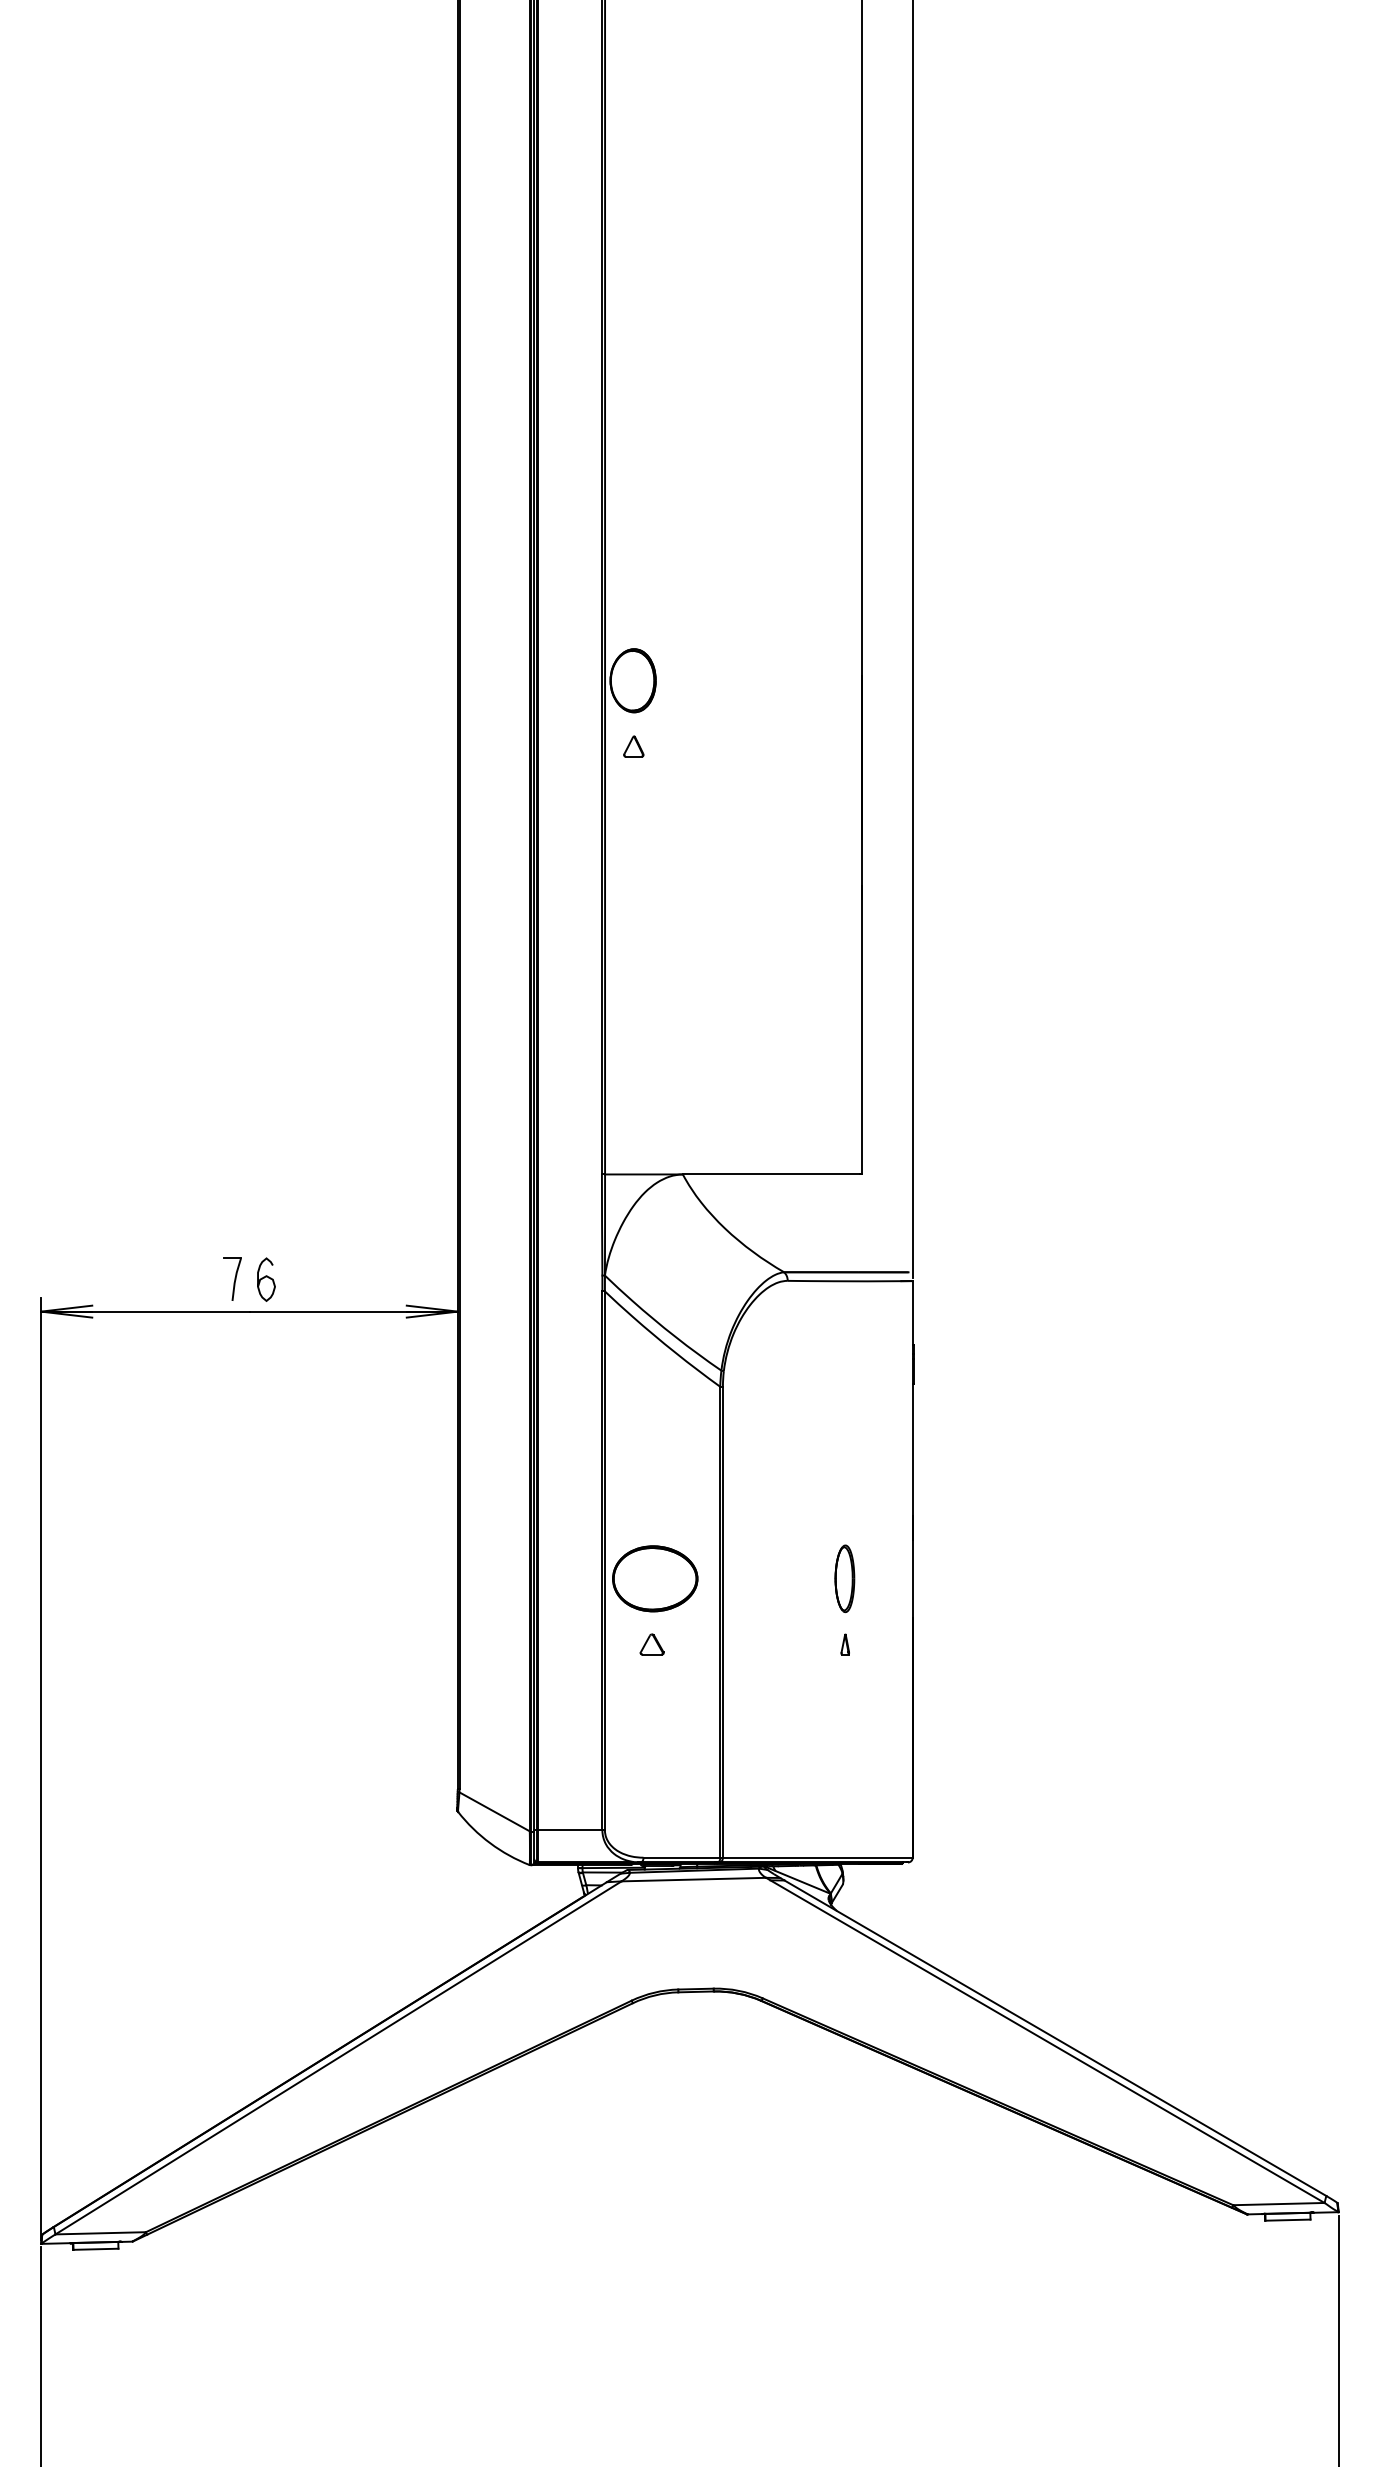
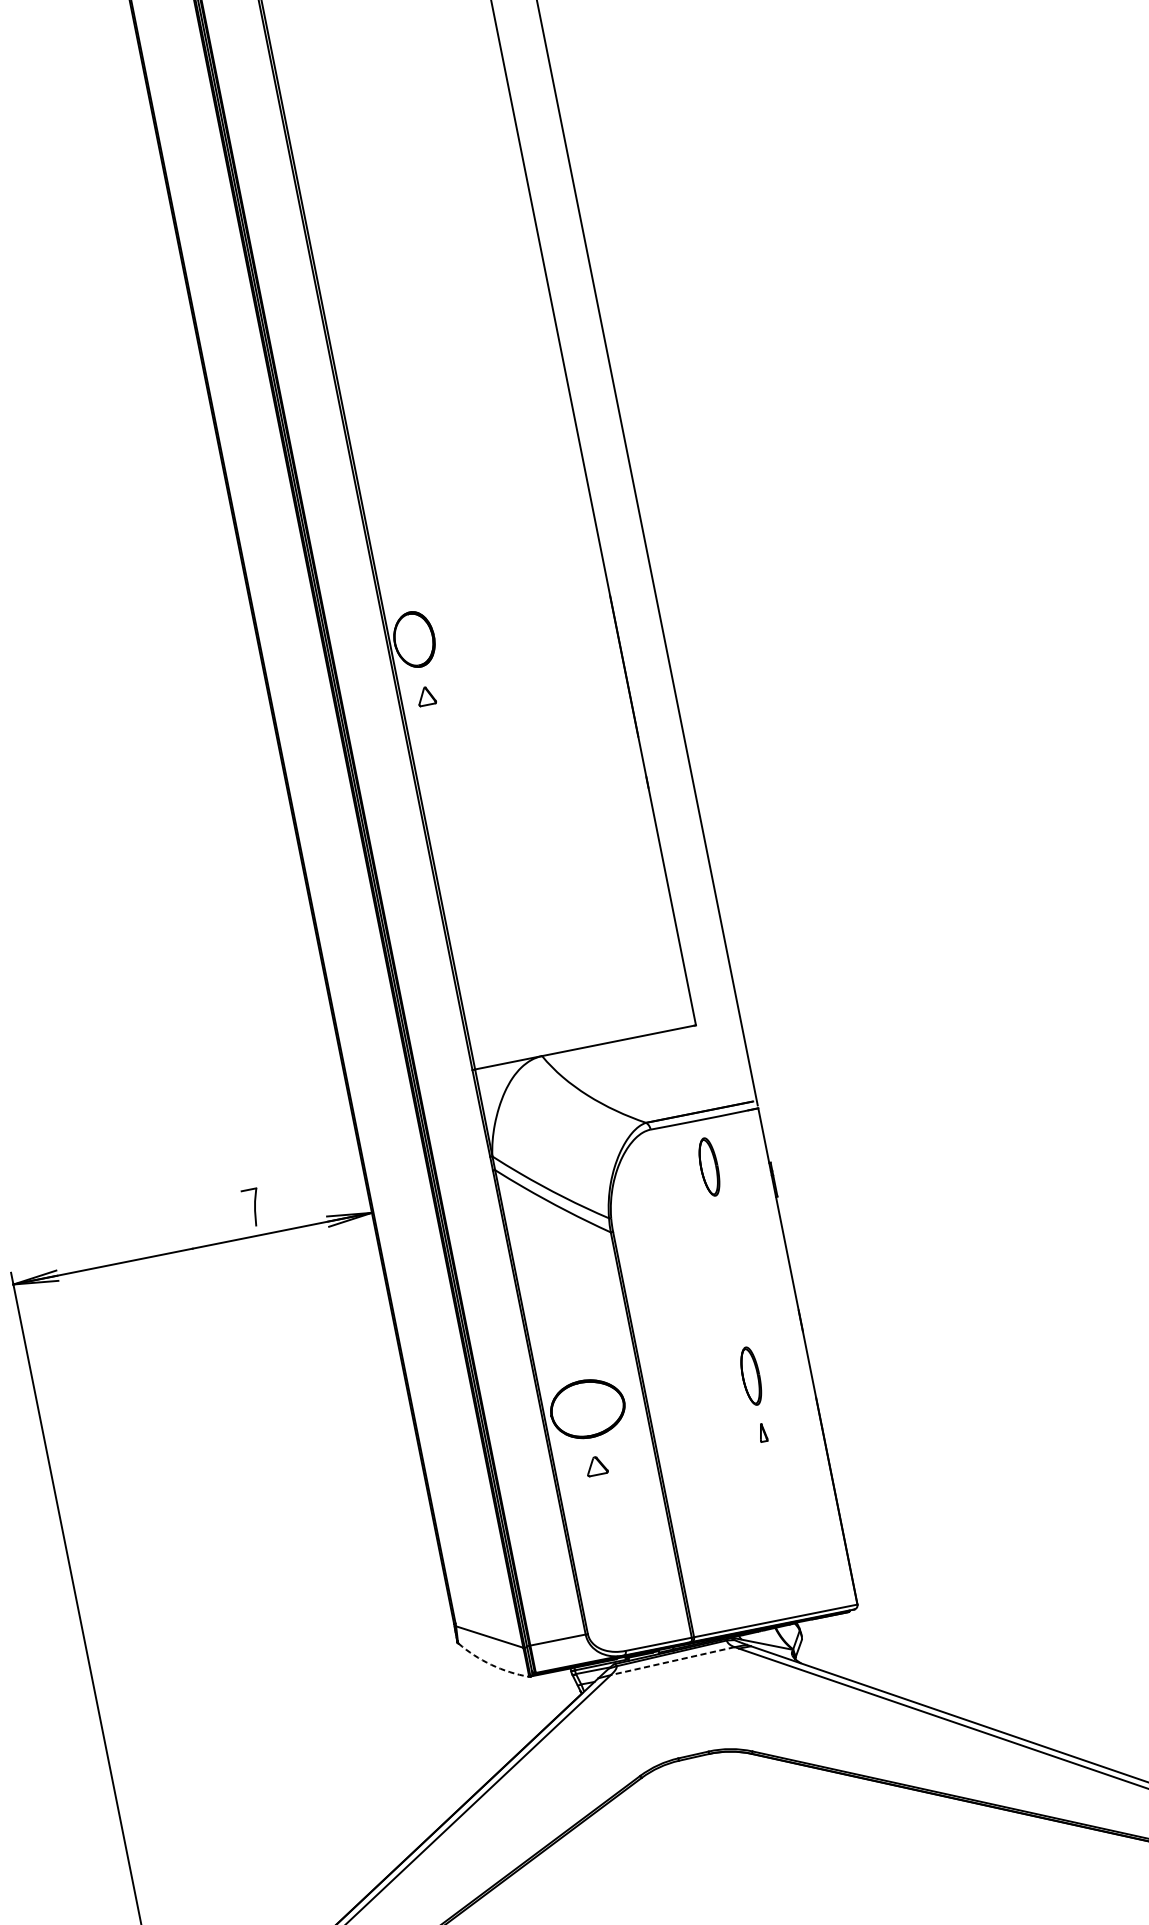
curve: (266, 1277) -> (201, 1216), removed
part: (232, 1278) -> (252, 1207), moved
part: (844, 1335) -> (708, 1166), added
arc: (490, 1843) -> (491, 1665), solid -> dashed
line: (693, 1879) -> (672, 1661), solid -> dashed

